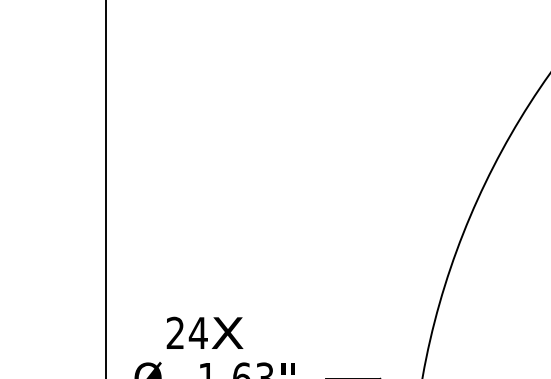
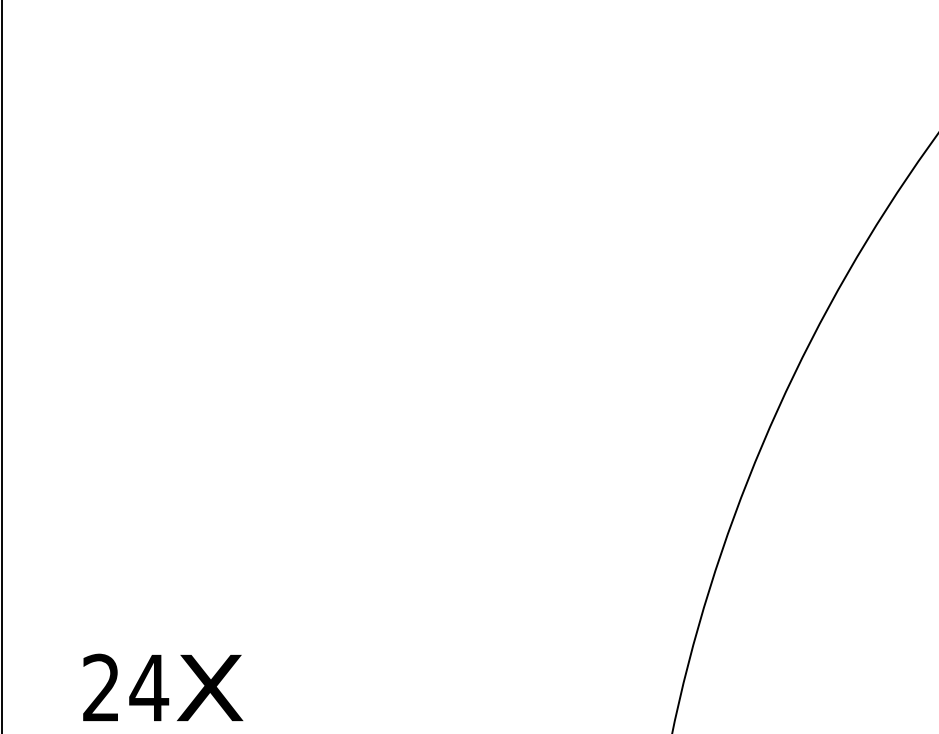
text: (204, 332) -> (161, 686), moved

